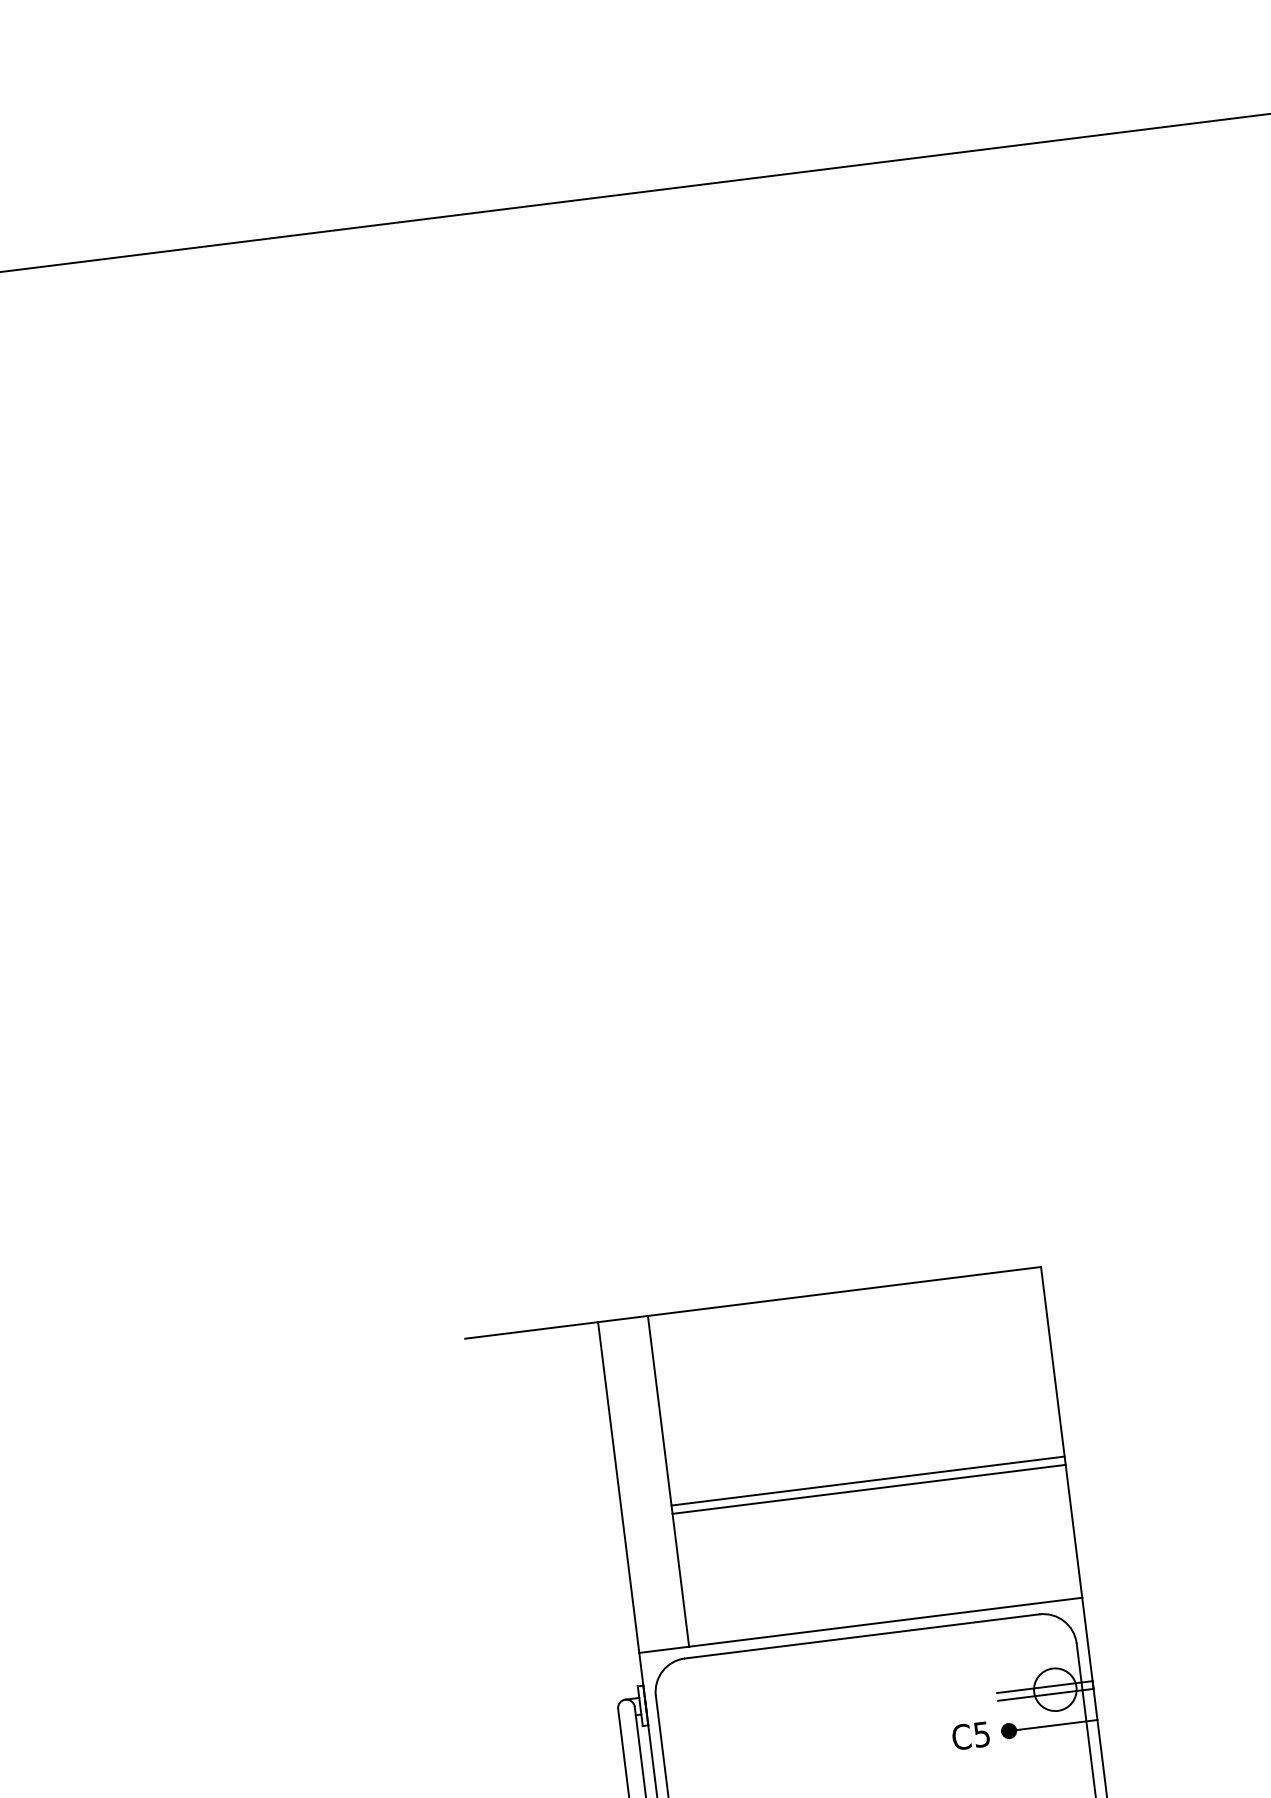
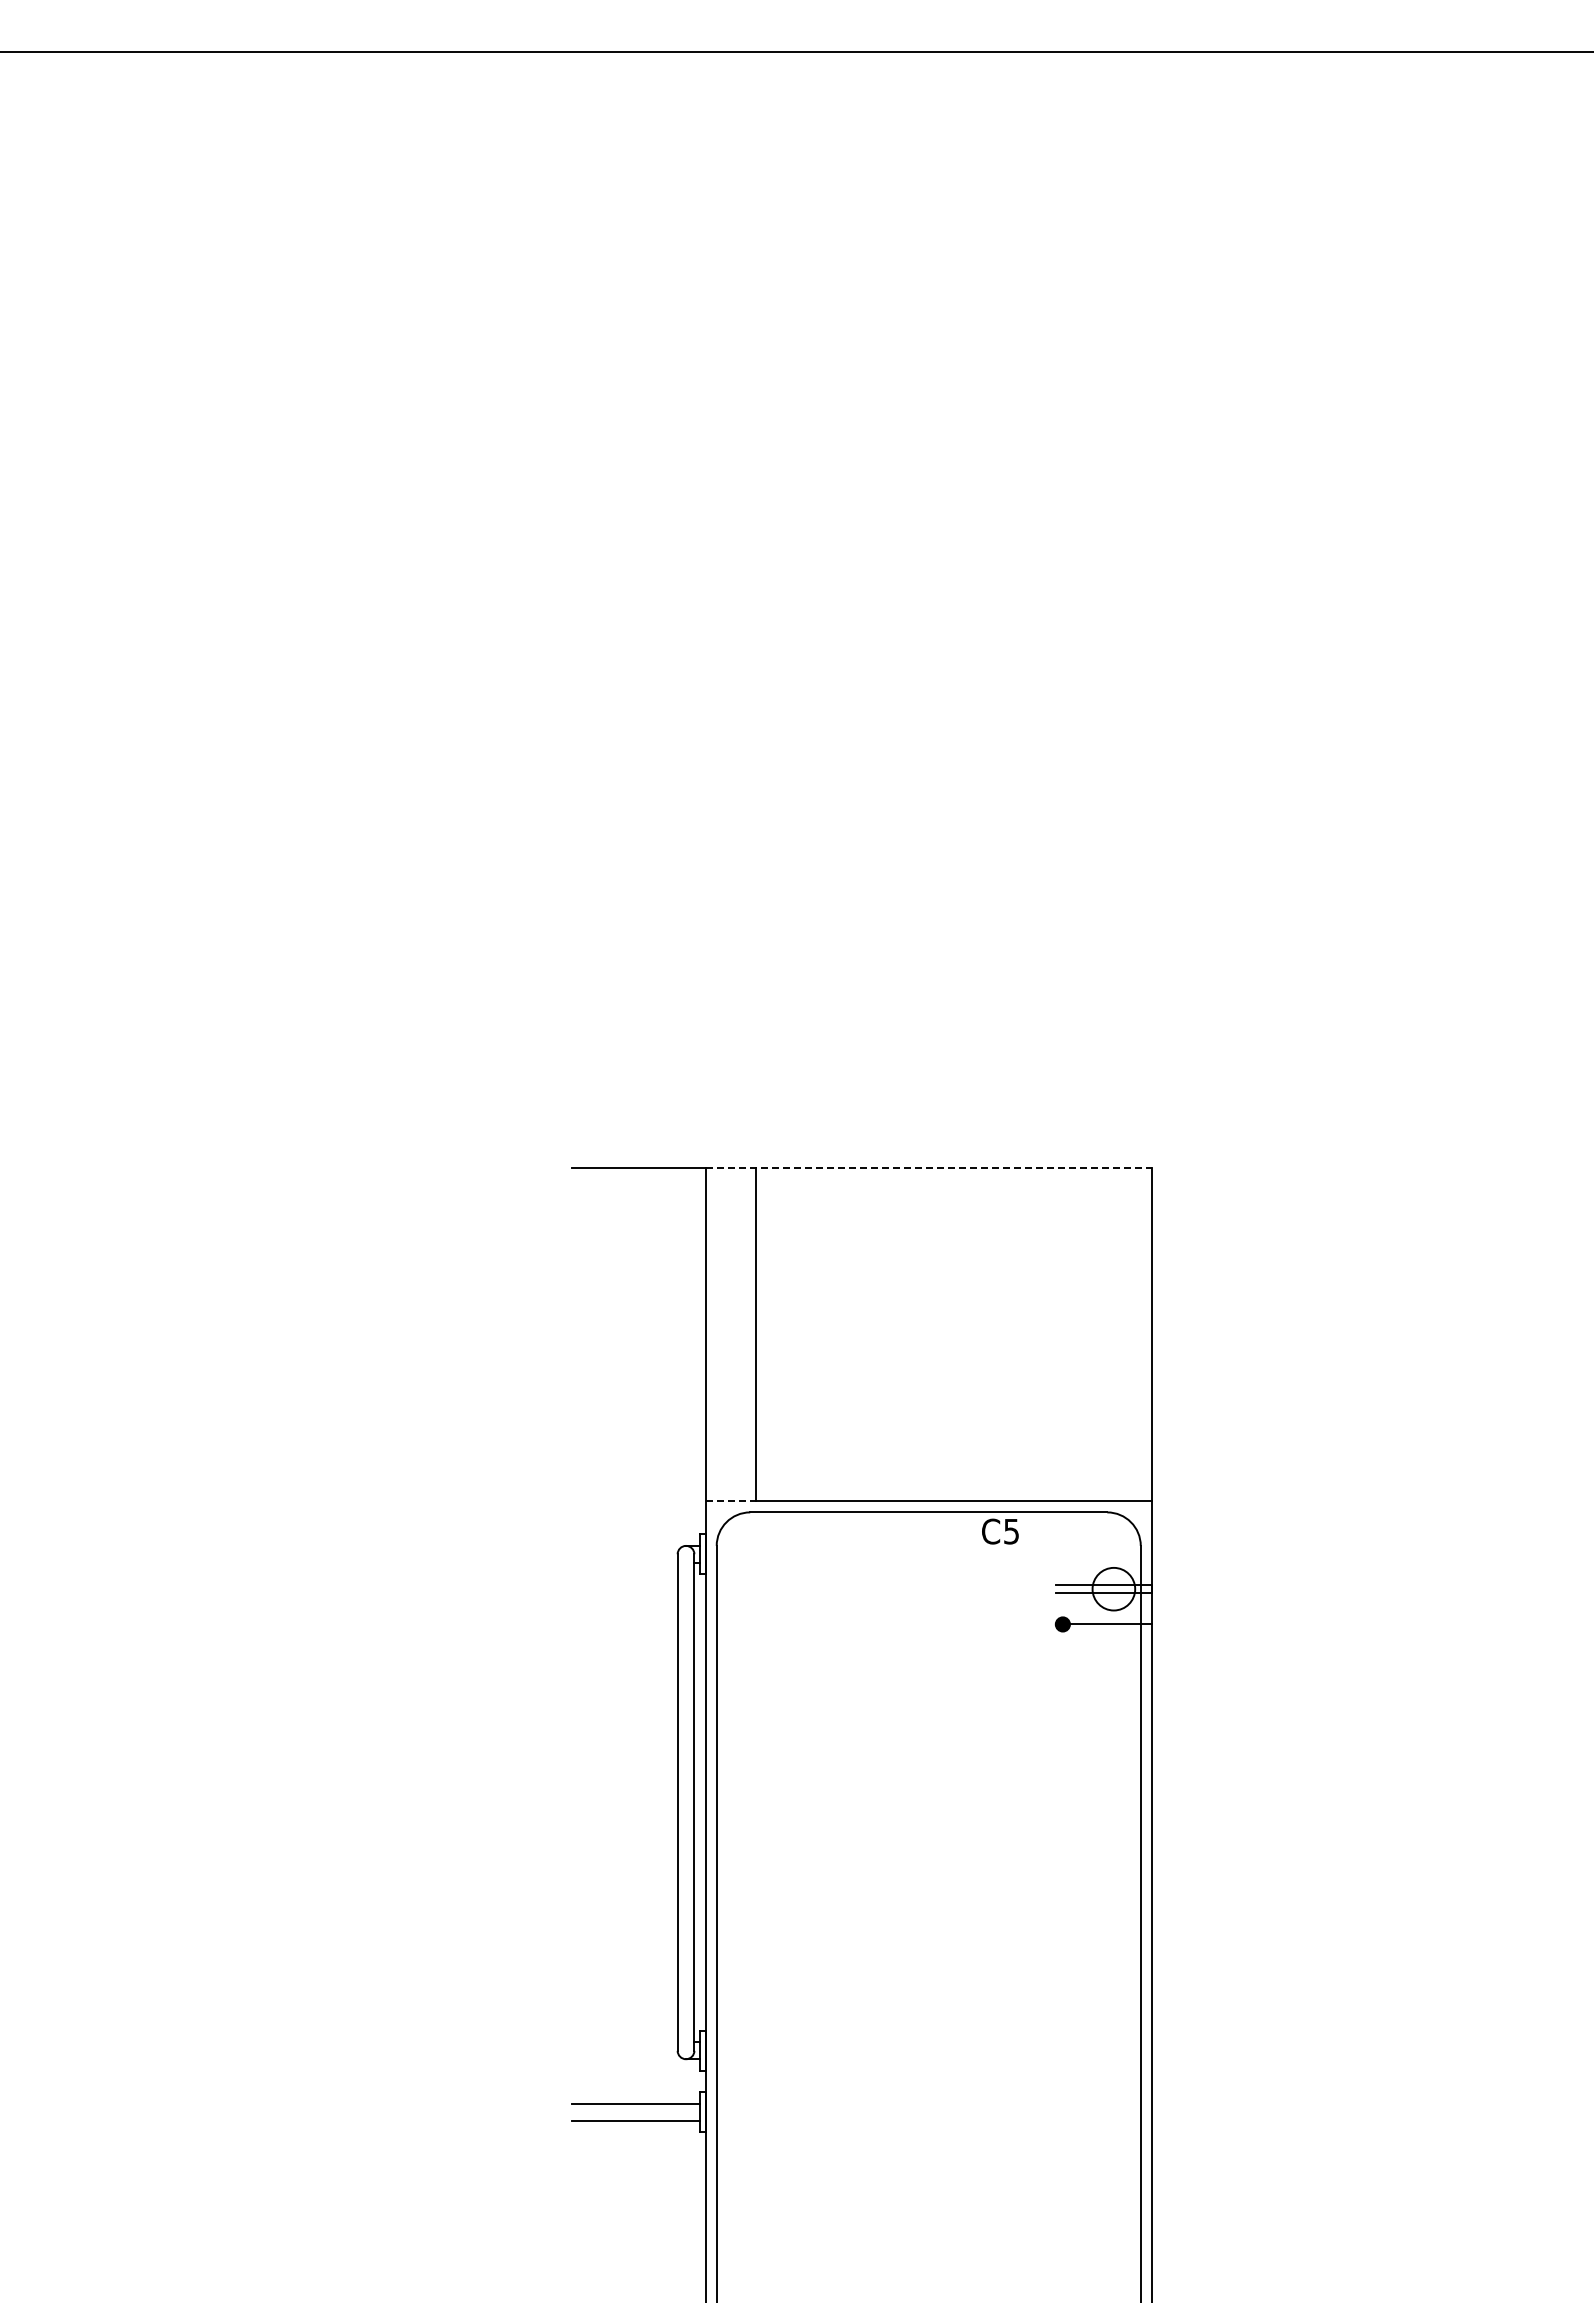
line: (820, 1294) -> (929, 1167), solid -> dashed
line: (867, 1480) -> (953, 1358), removed
line: (868, 1489) -> (953, 1367), removed
line: (665, 1649) -> (731, 1501), solid -> dashed
text: (971, 1735) -> (1000, 1531), moved

